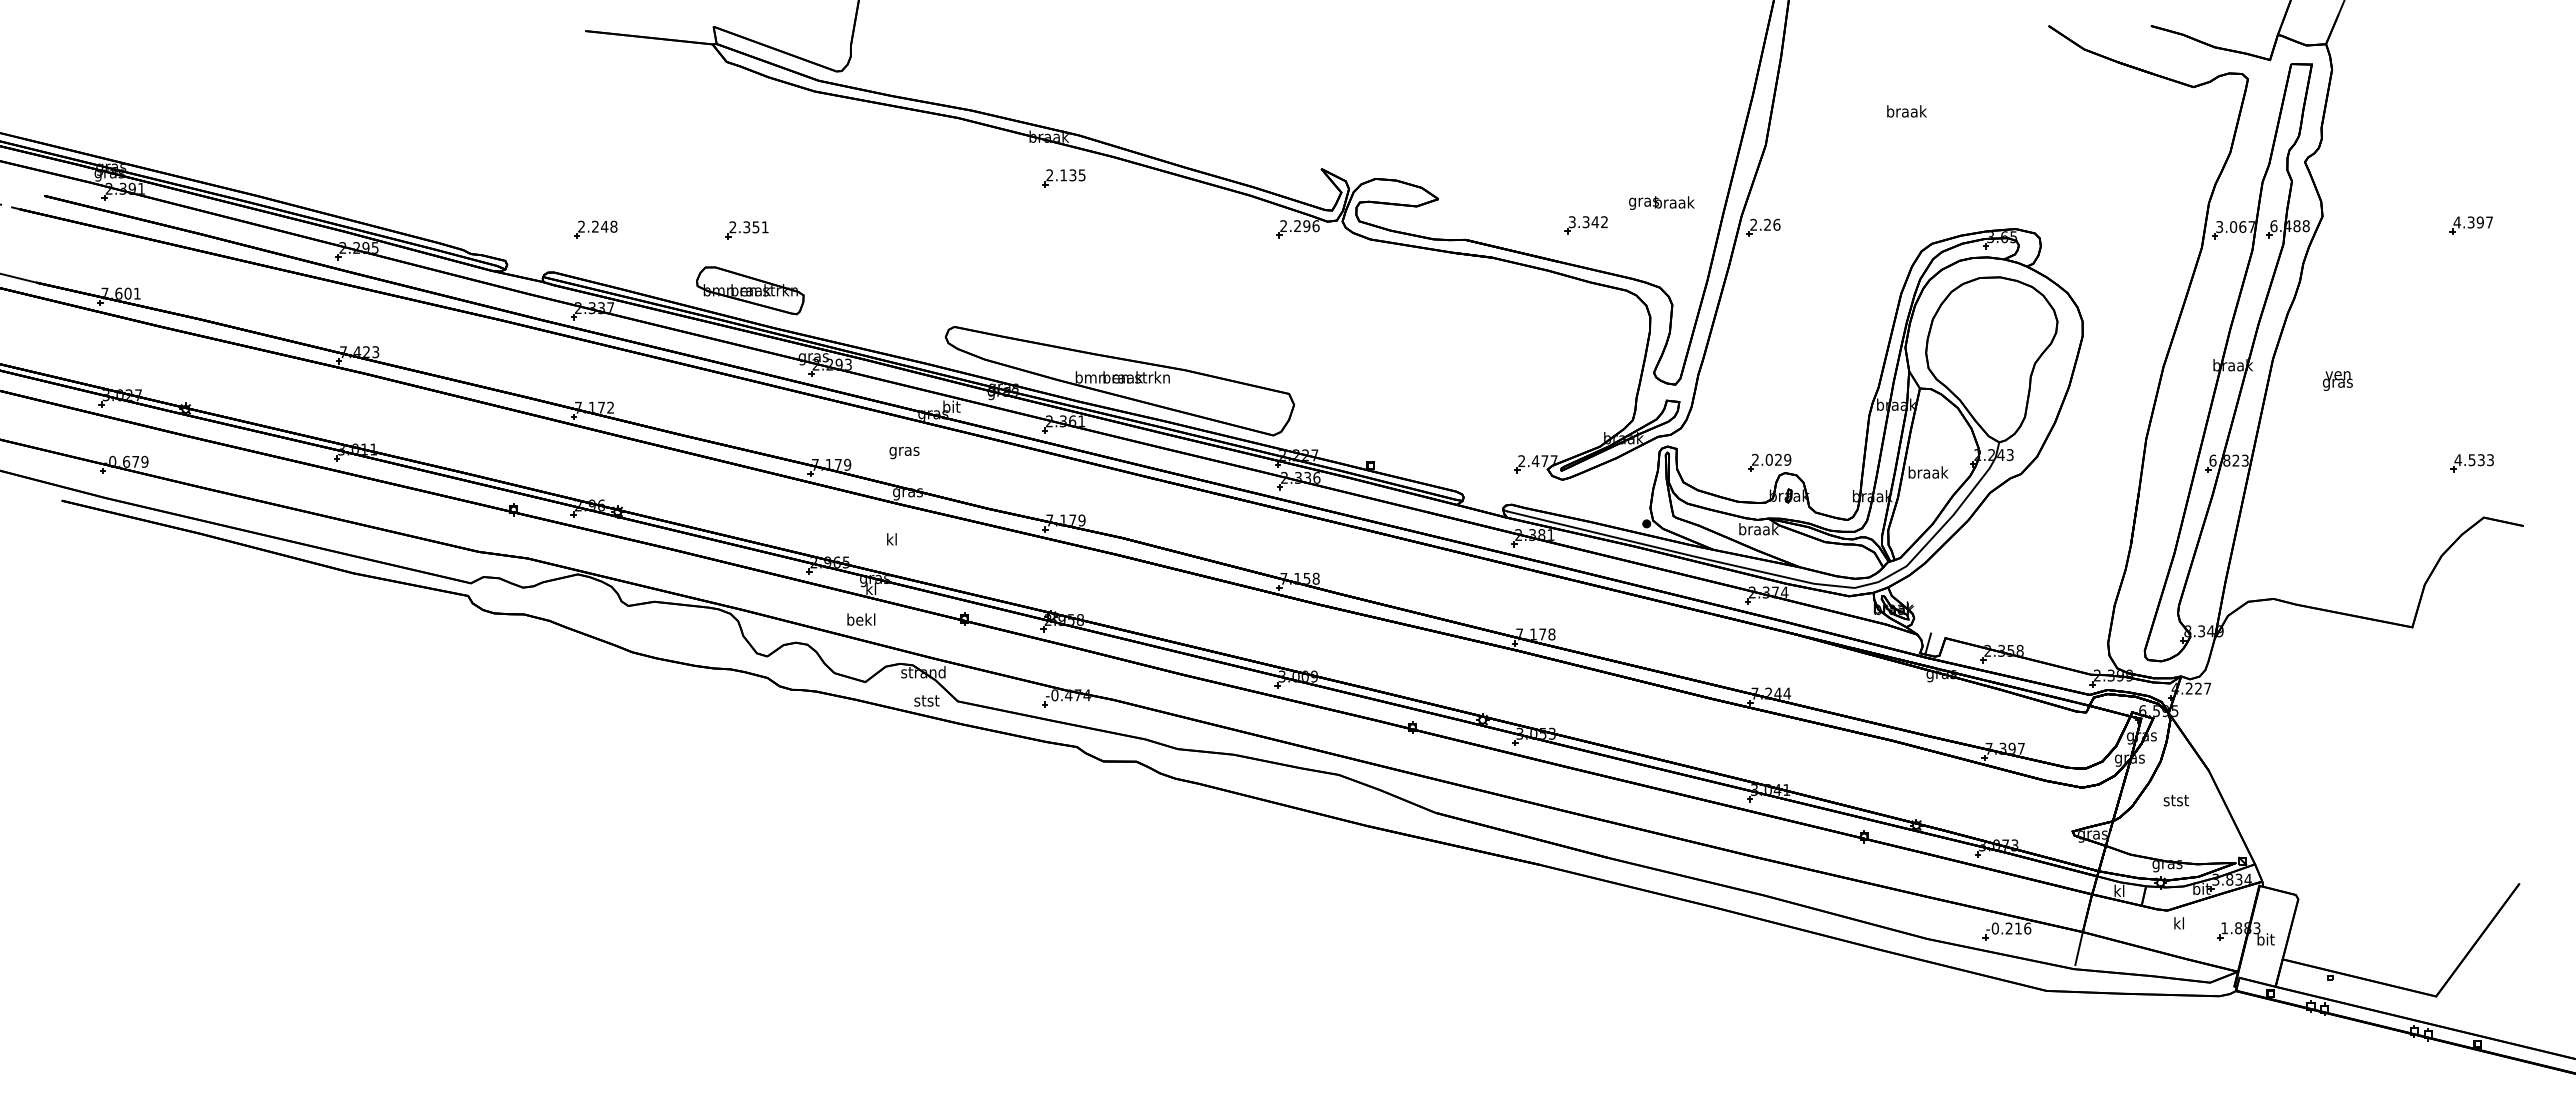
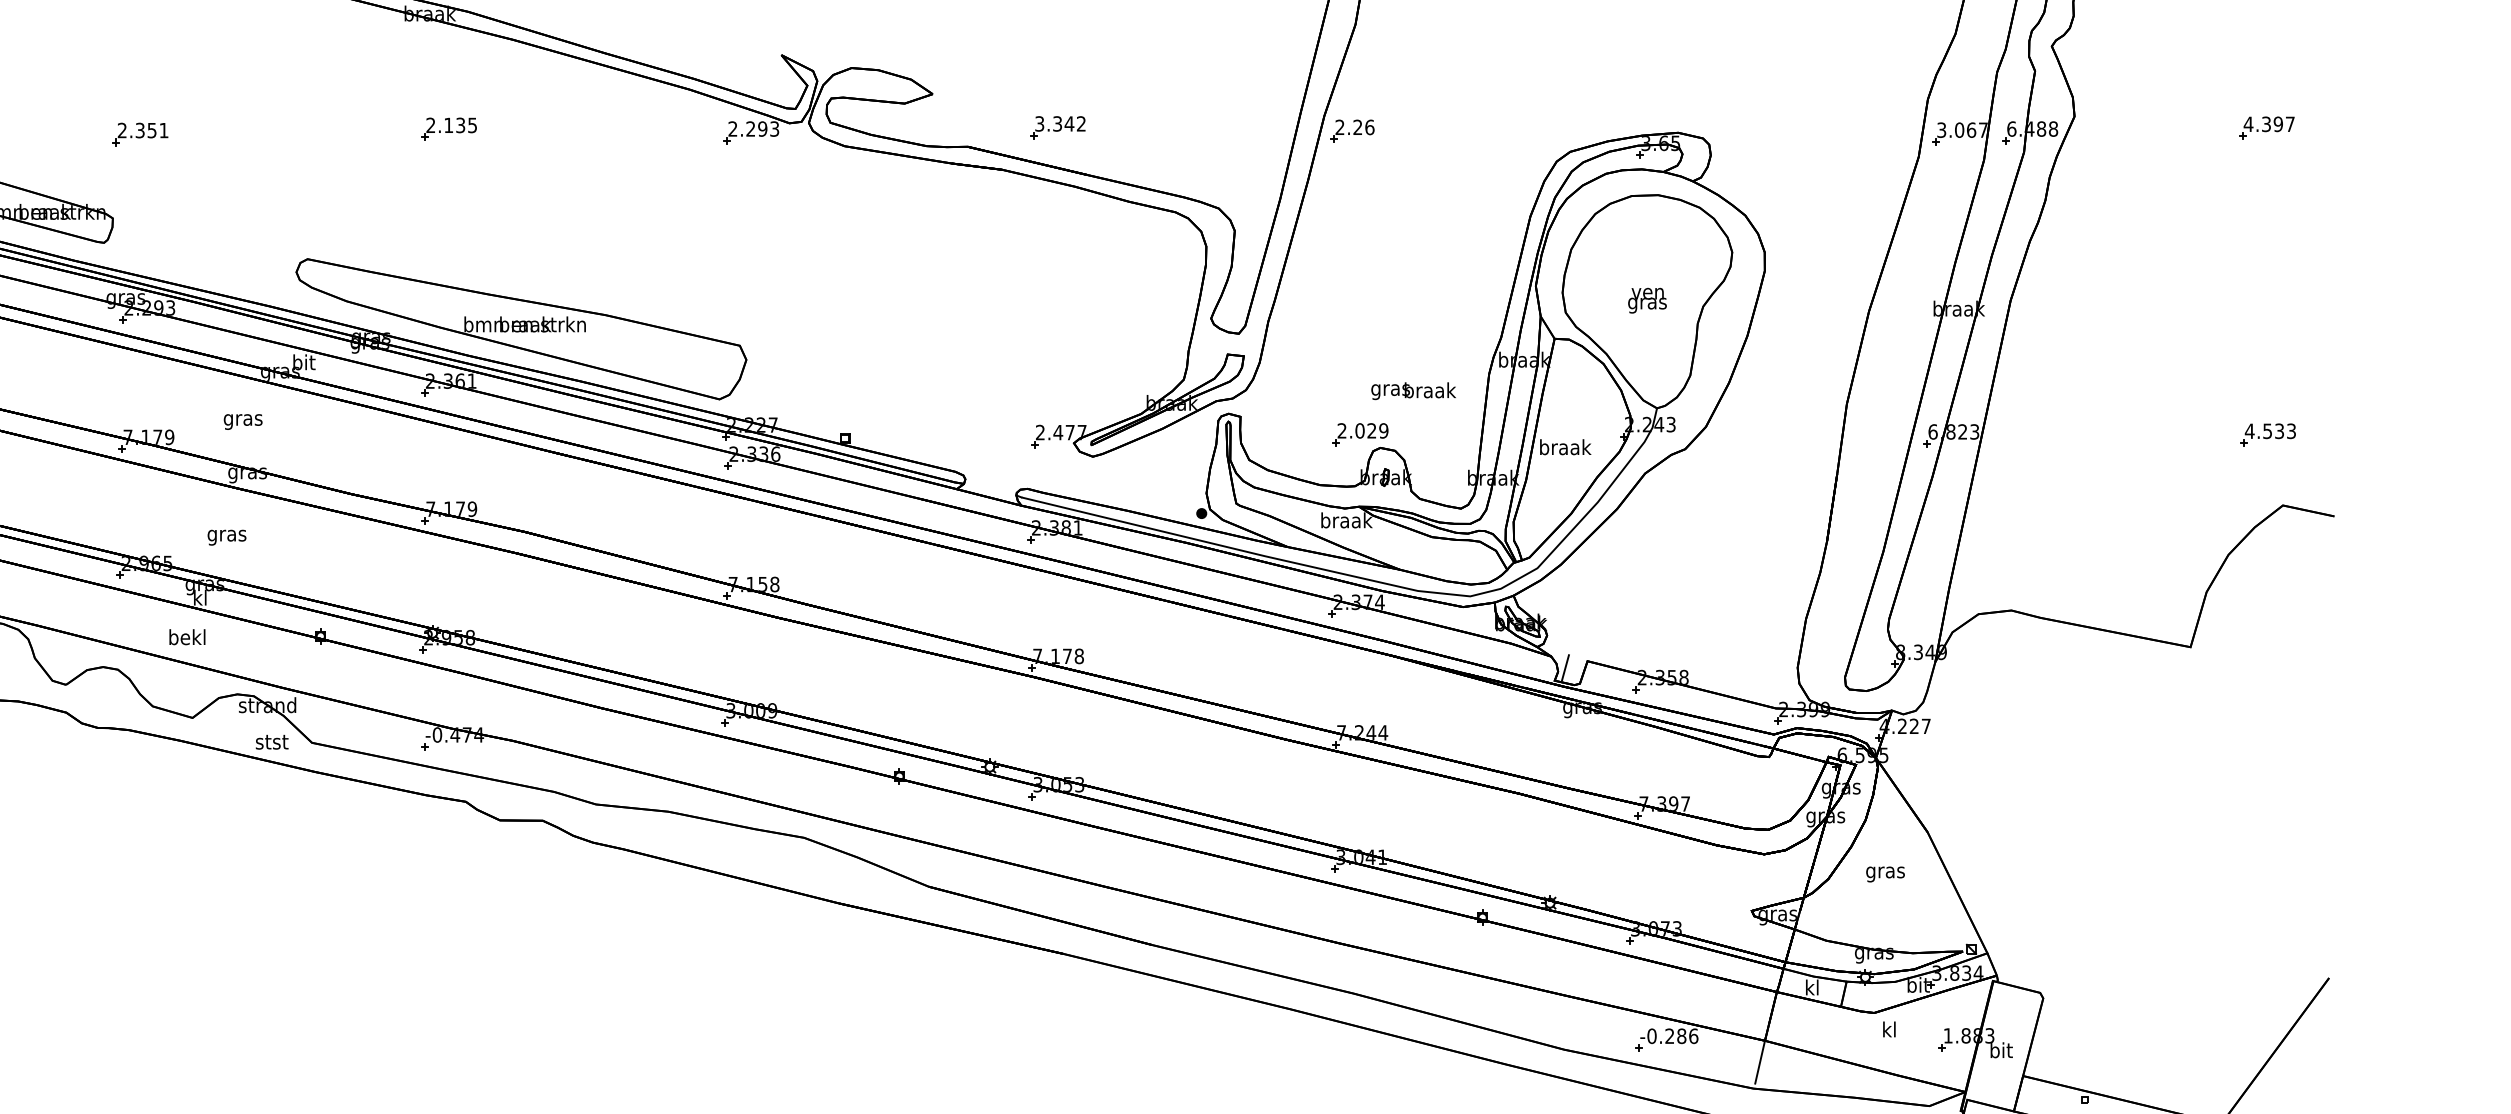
part: (1063, 178) -> (448, 129), moved
text: (1661, 202) -> (1413, 390), moved
part: (1585, 225) -> (1056, 128), moved
text: (1315, 226) -> (773, 129), 2.296 -> 2.293
part: (746, 230) -> (139, 134), moved
text: (2337, 380) -> (1647, 299), moved
text: (891, 540) -> (226, 535), kl -> gras
text: (2176, 801) -> (1885, 872), stst -> gras
text: (2017, 928) -> (1680, 1036), -0.216 -> -0.286

